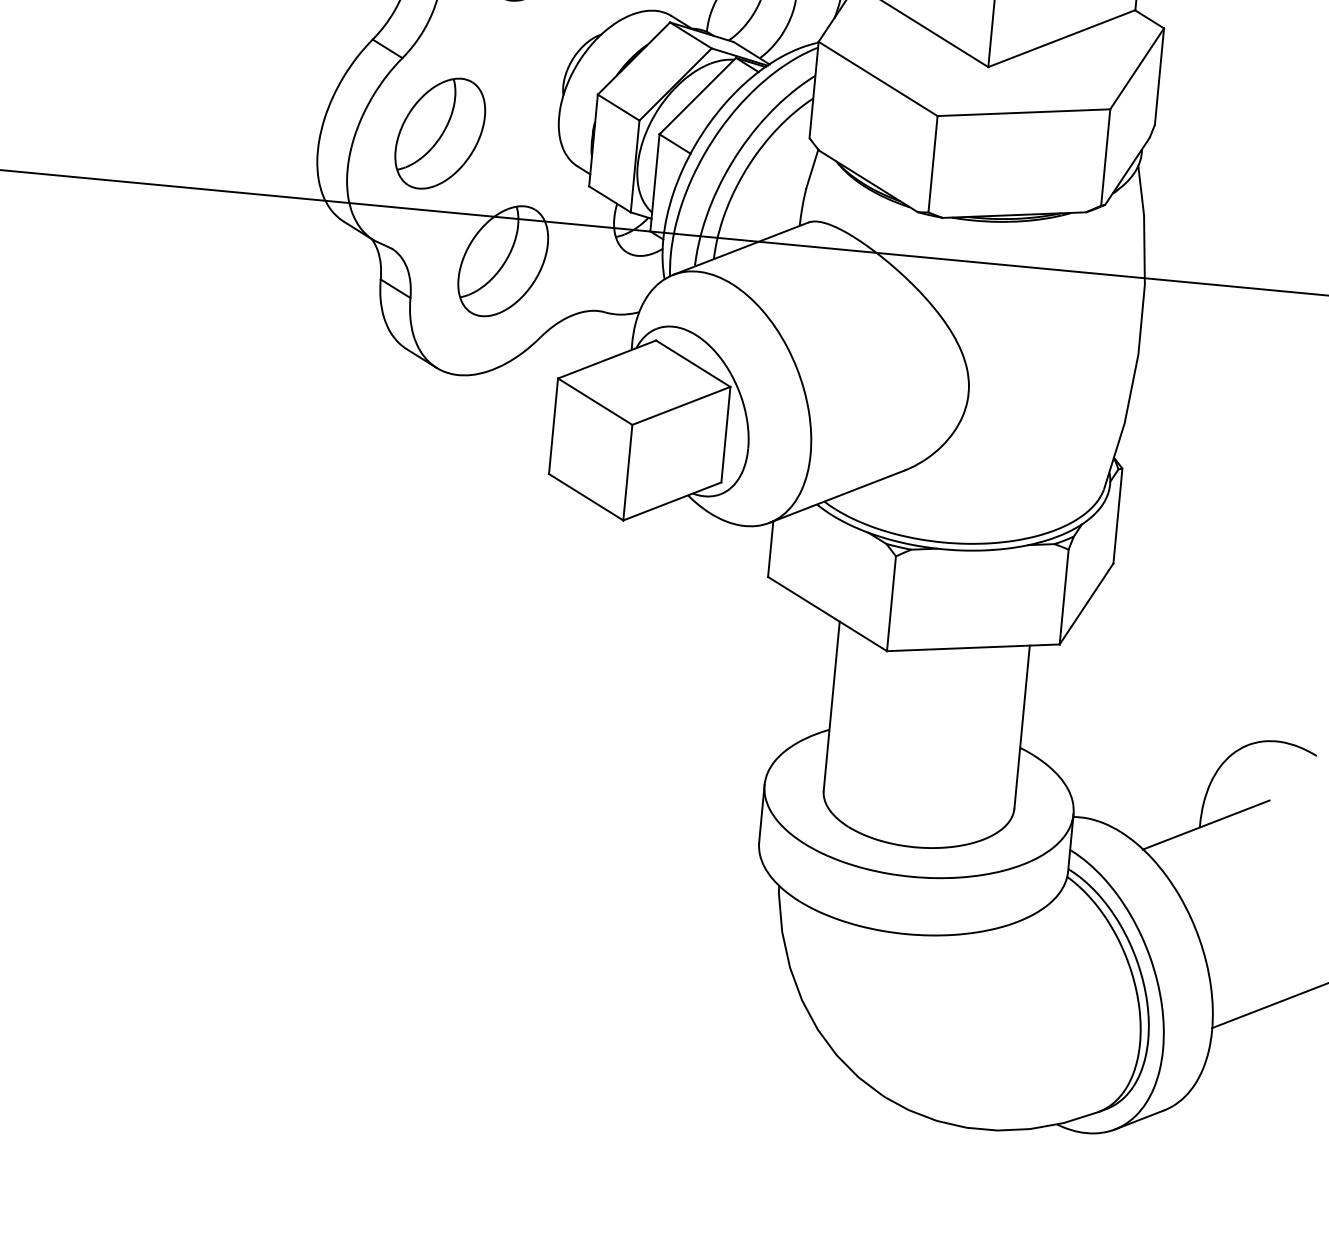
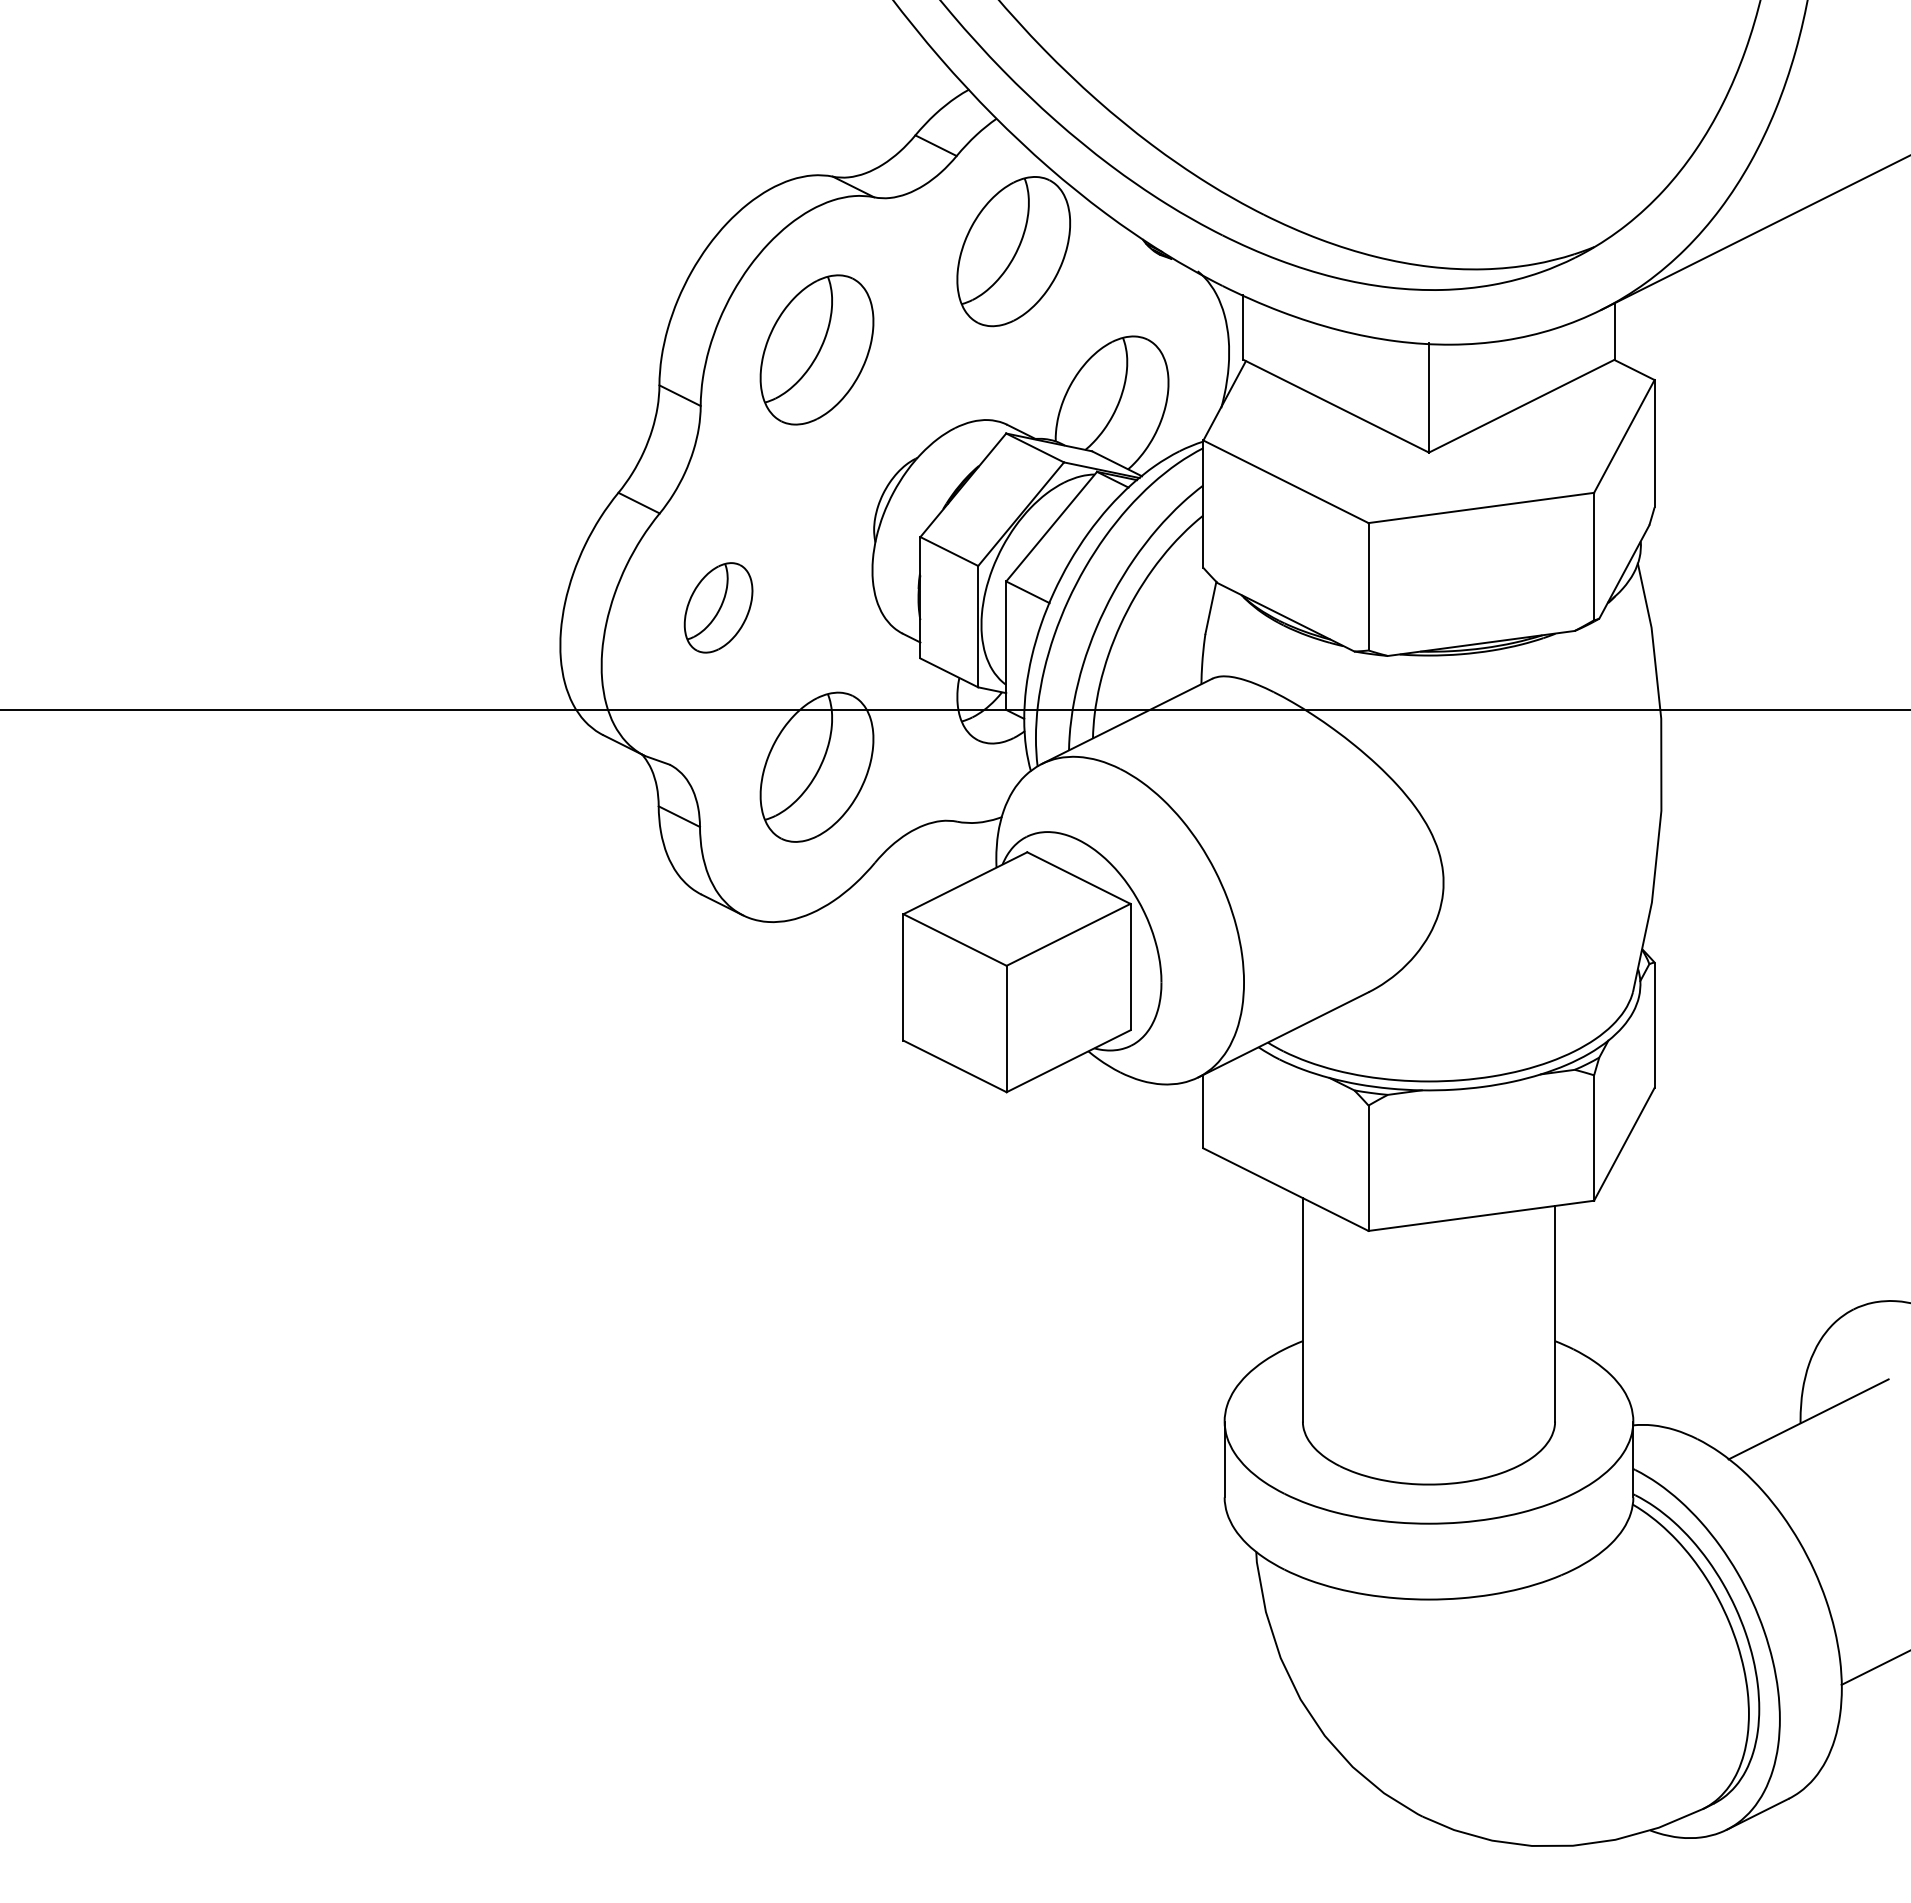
part: (440, 133) -> (718, 607), size x0.6

